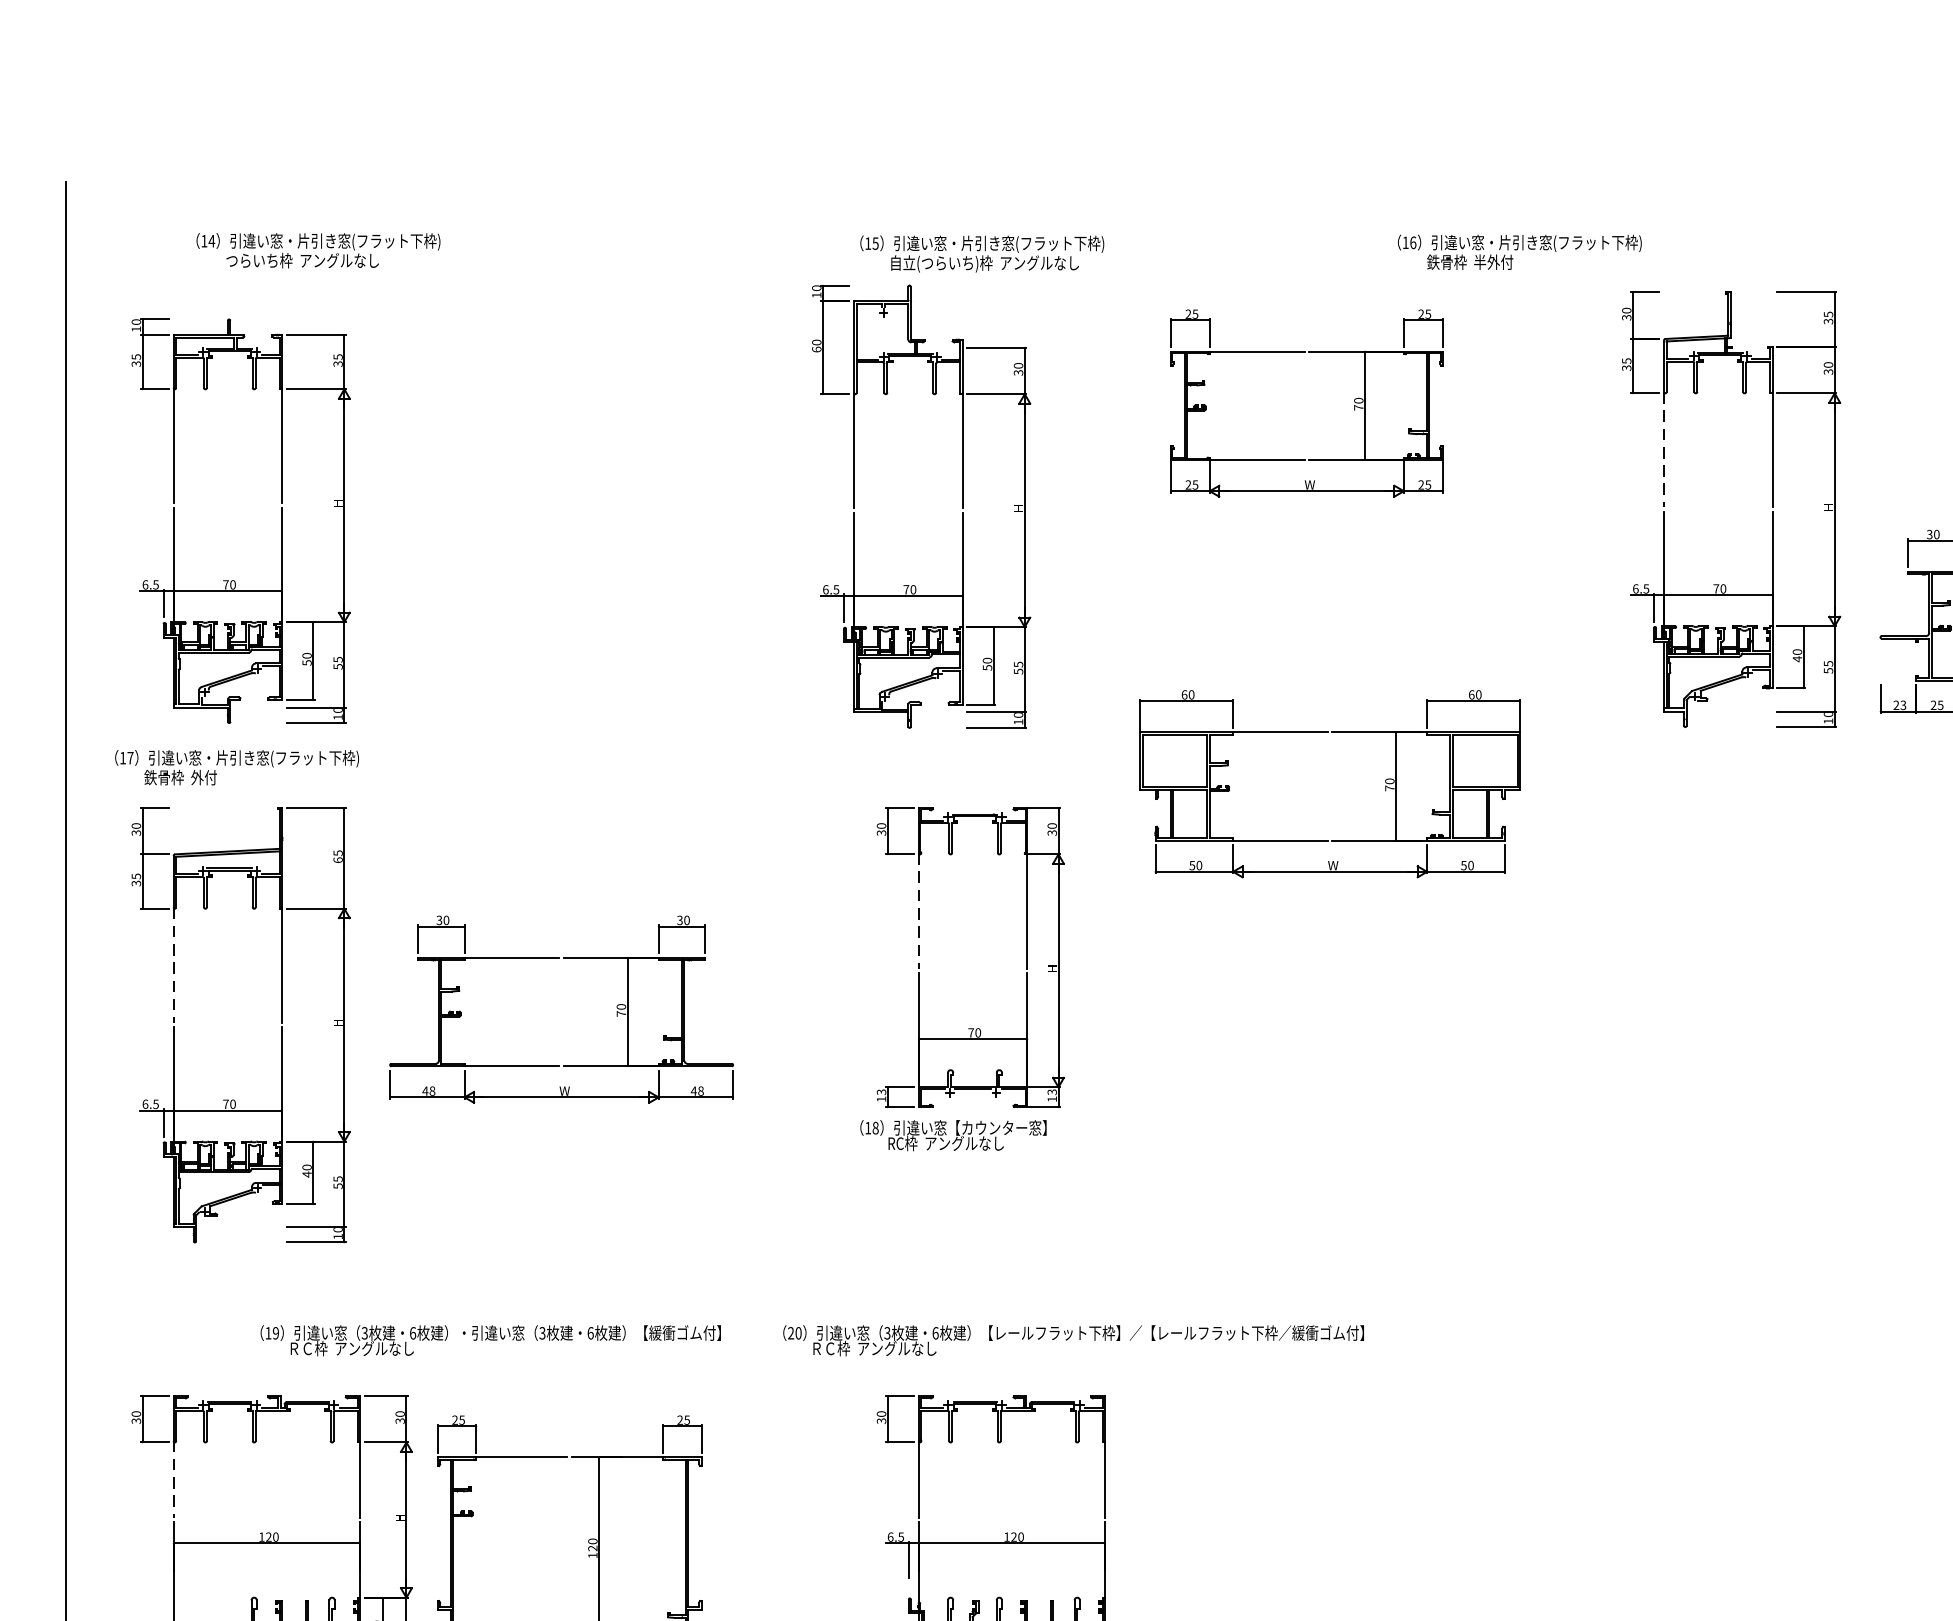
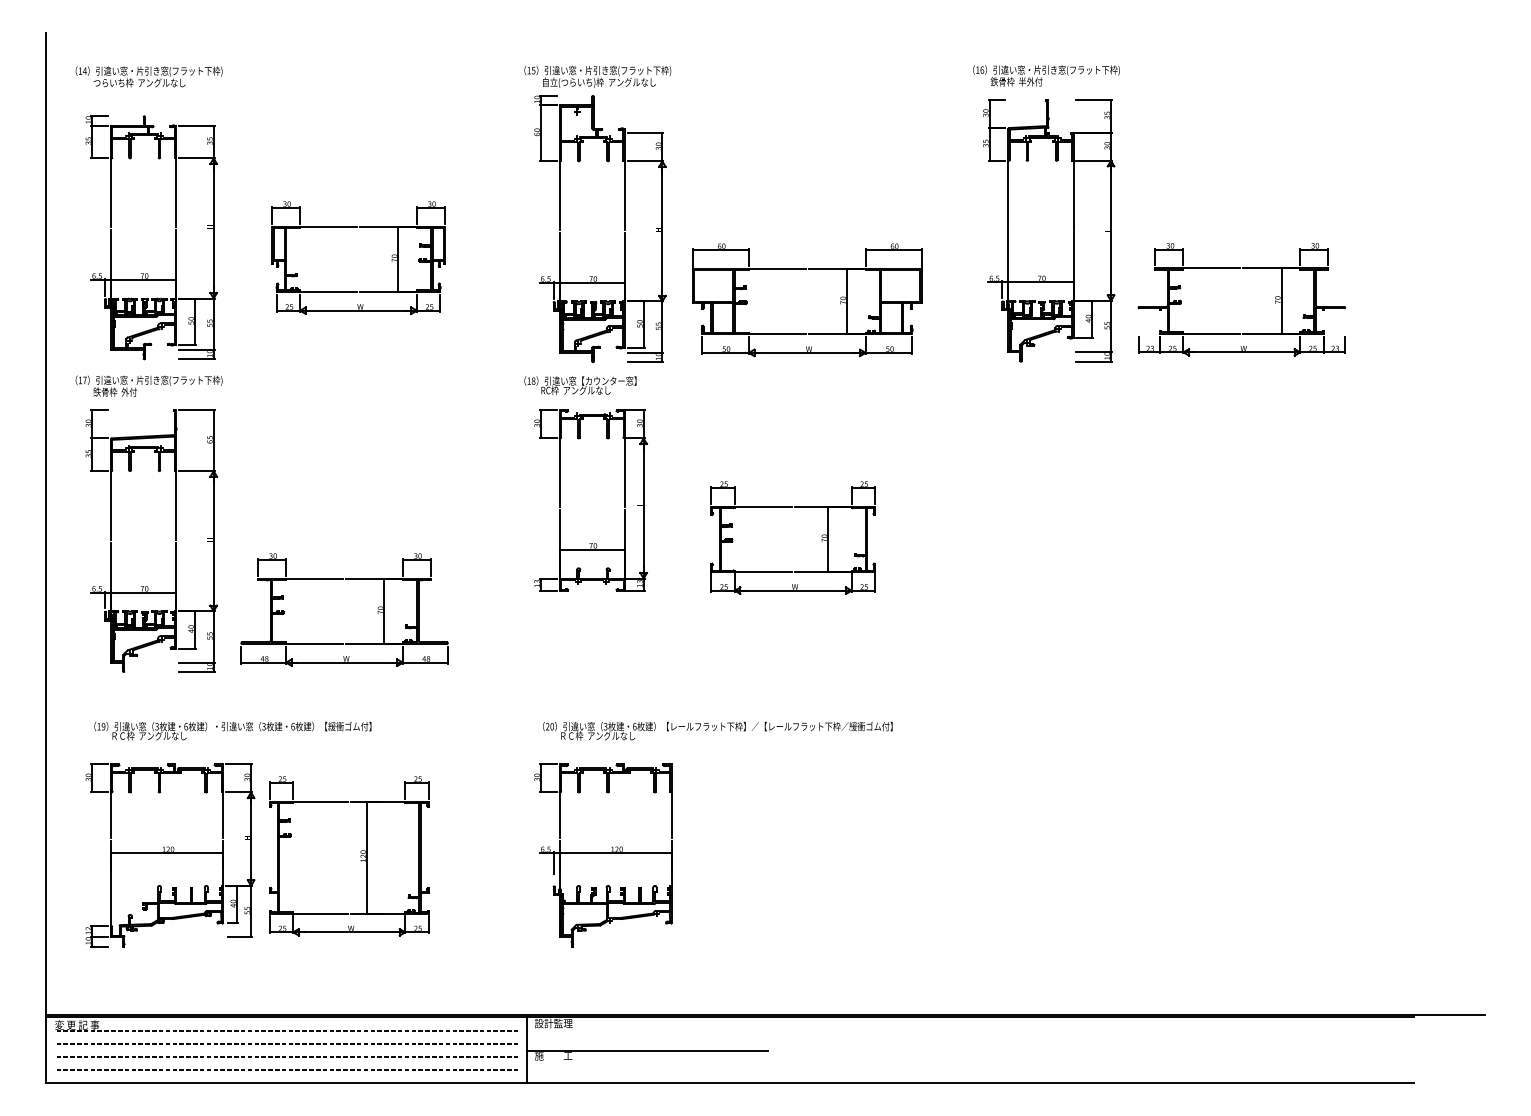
text: (317, 250) -> (148, 76), moved
text: (1519, 251) -> (1046, 75), moved
part: (1353, 401) -> (821, 536), moved
line: (1664, 449) -> (1008, 194), dashed -> solid
part: (583, 504) -> (357, 227), added
part: (961, 507) -> (624, 229), moved
part: (1328, 733) -> (806, 269), moved
line: (918, 911) -> (559, 472), dashed -> solid
part: (559, 959) -> (343, 579), moved
line: (172, 965) -> (110, 505), dashed -> solid
text: (953, 1135) -> (580, 385), moved
text: (490, 1339) -> (232, 730), moved
text: (1073, 1339) -> (717, 730), moved
line: (172, 1480) -> (110, 815), dashed -> solid

